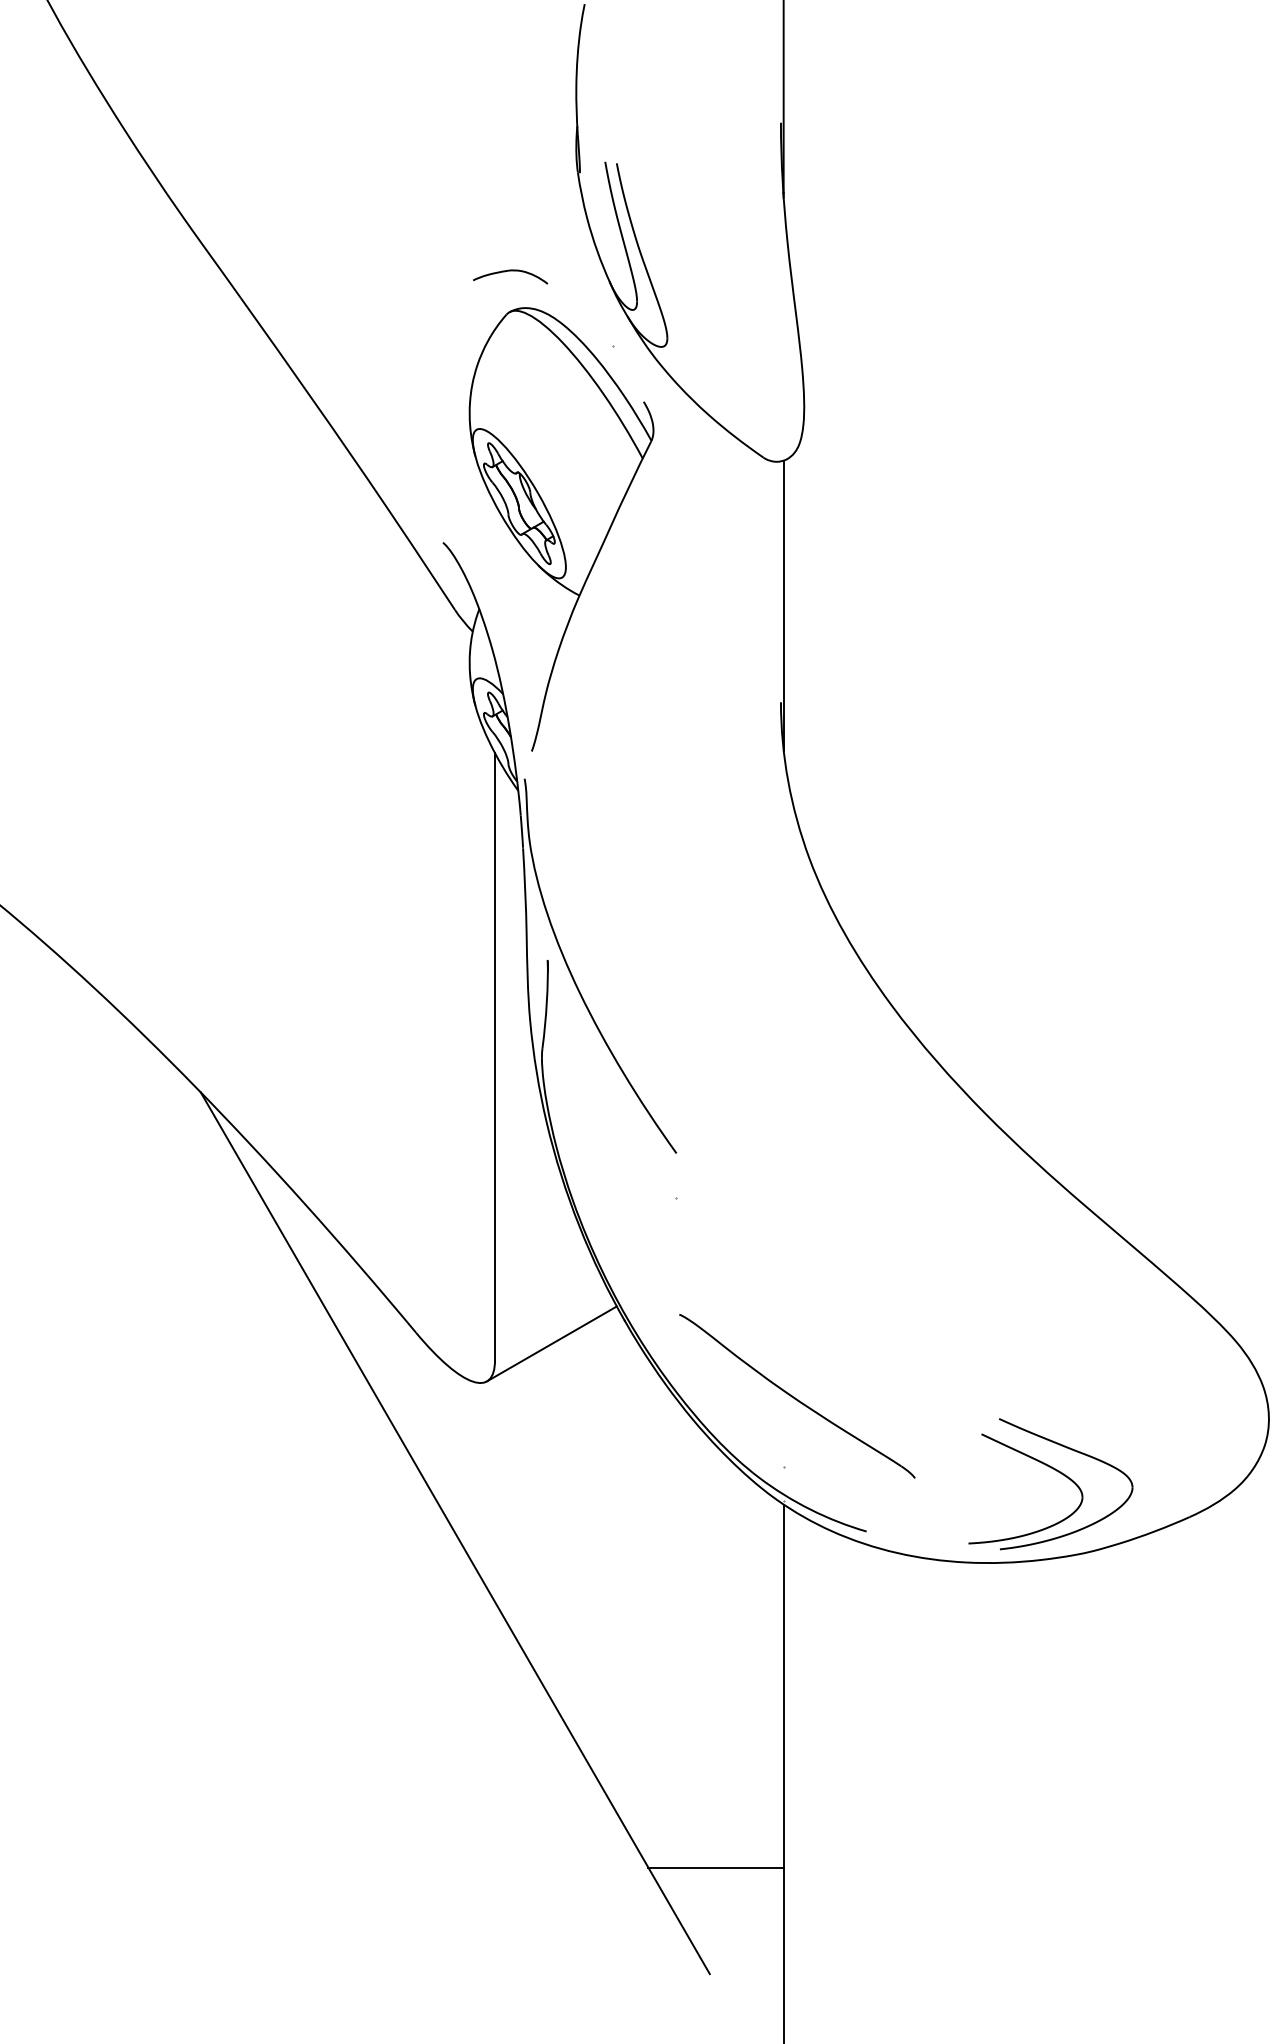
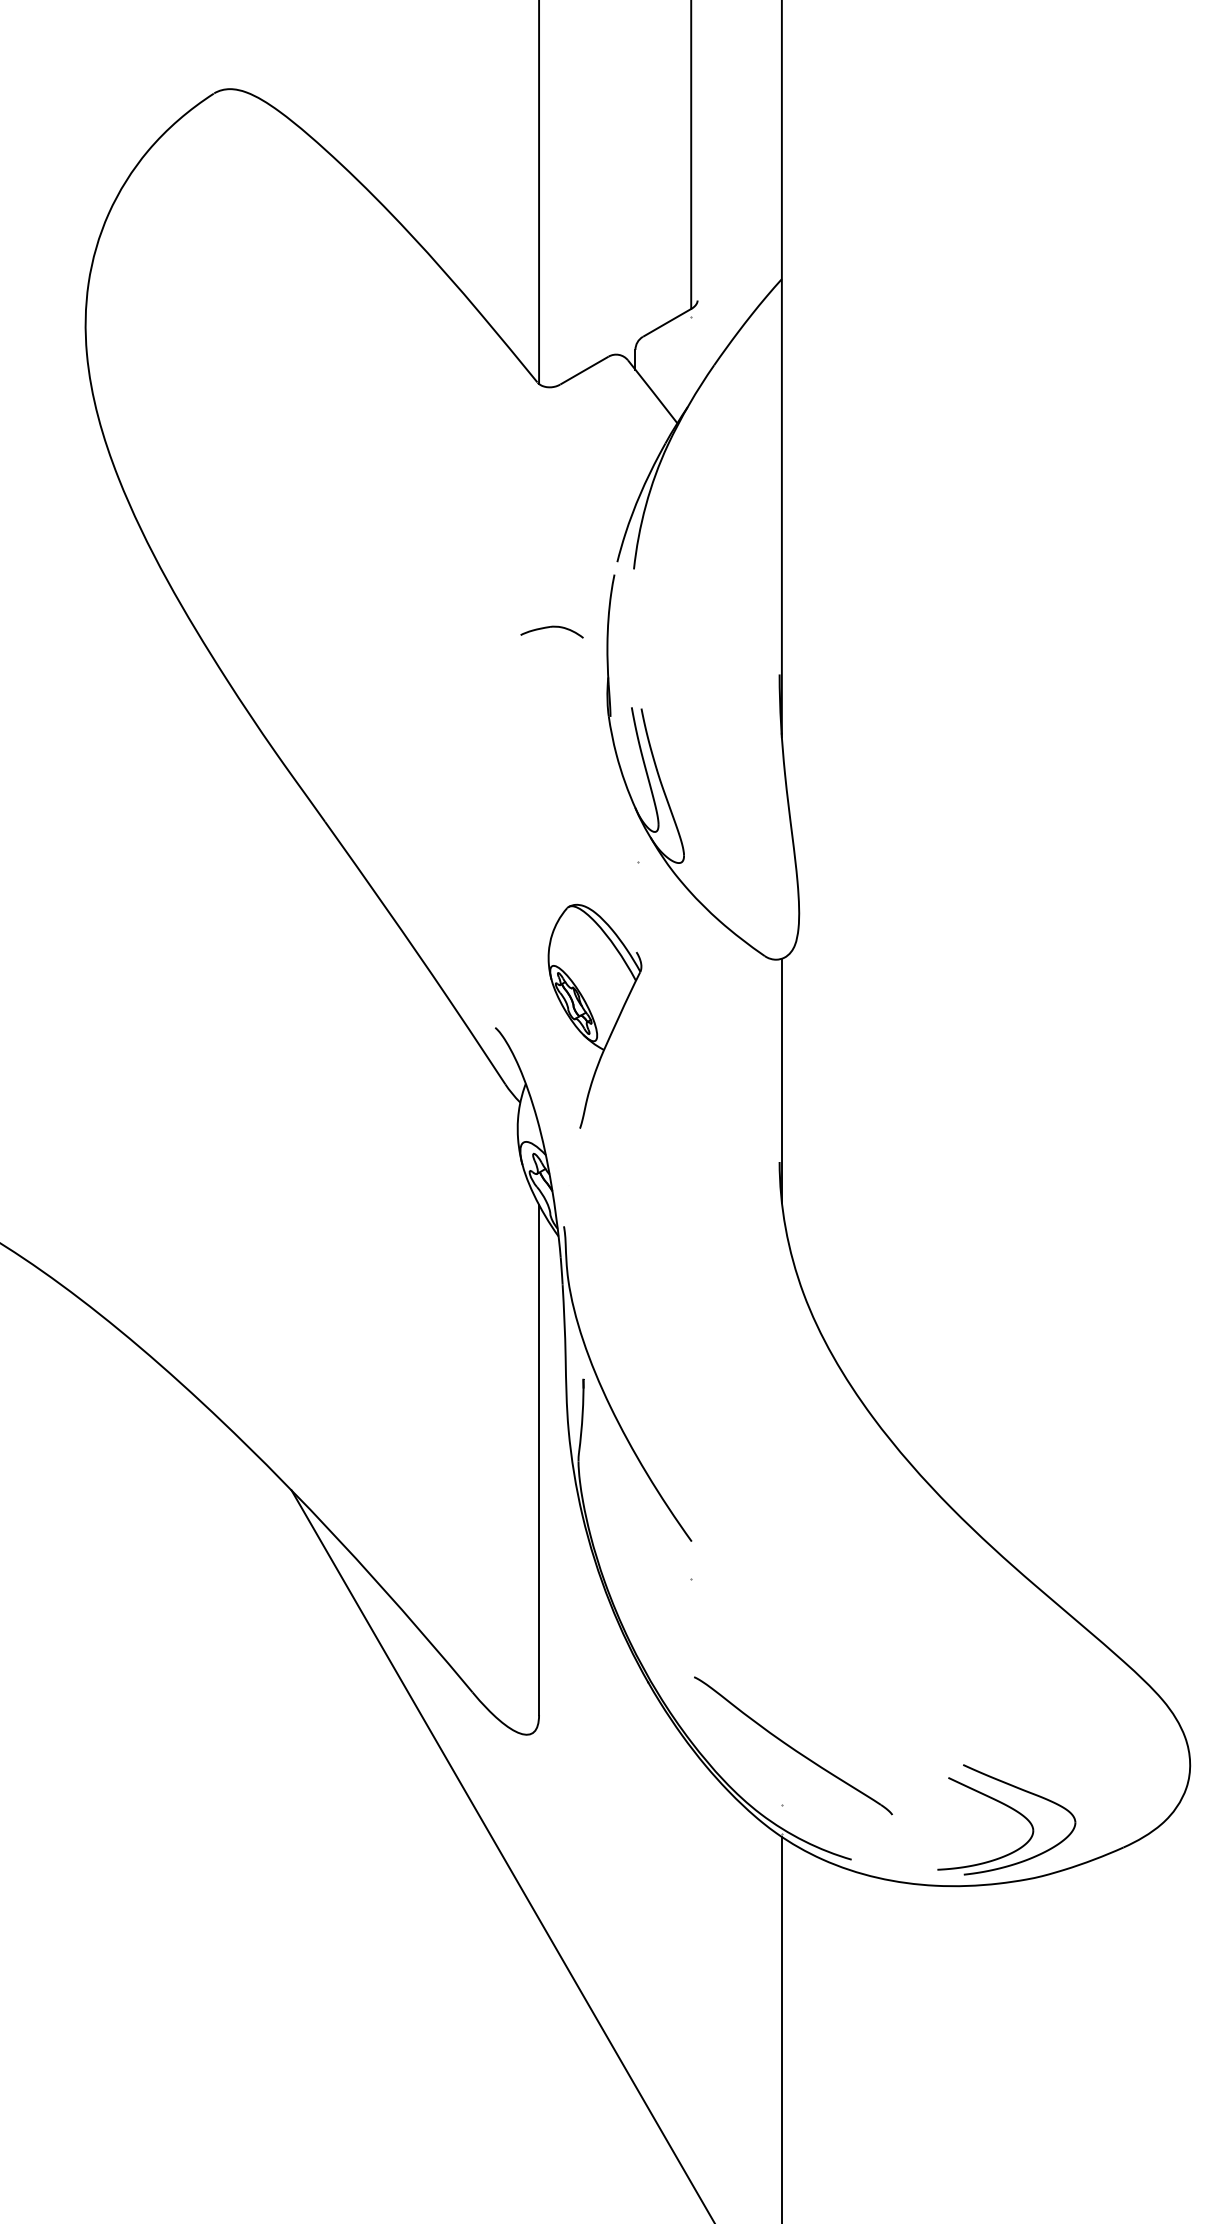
part: (509, 276) -> (551, 631), moved
part: (560, 529) -> (594, 1016), size x0.6
line: (551, 1343) -> (586, 1701), removed
line: (715, 1867) -> (724, 2142), removed

